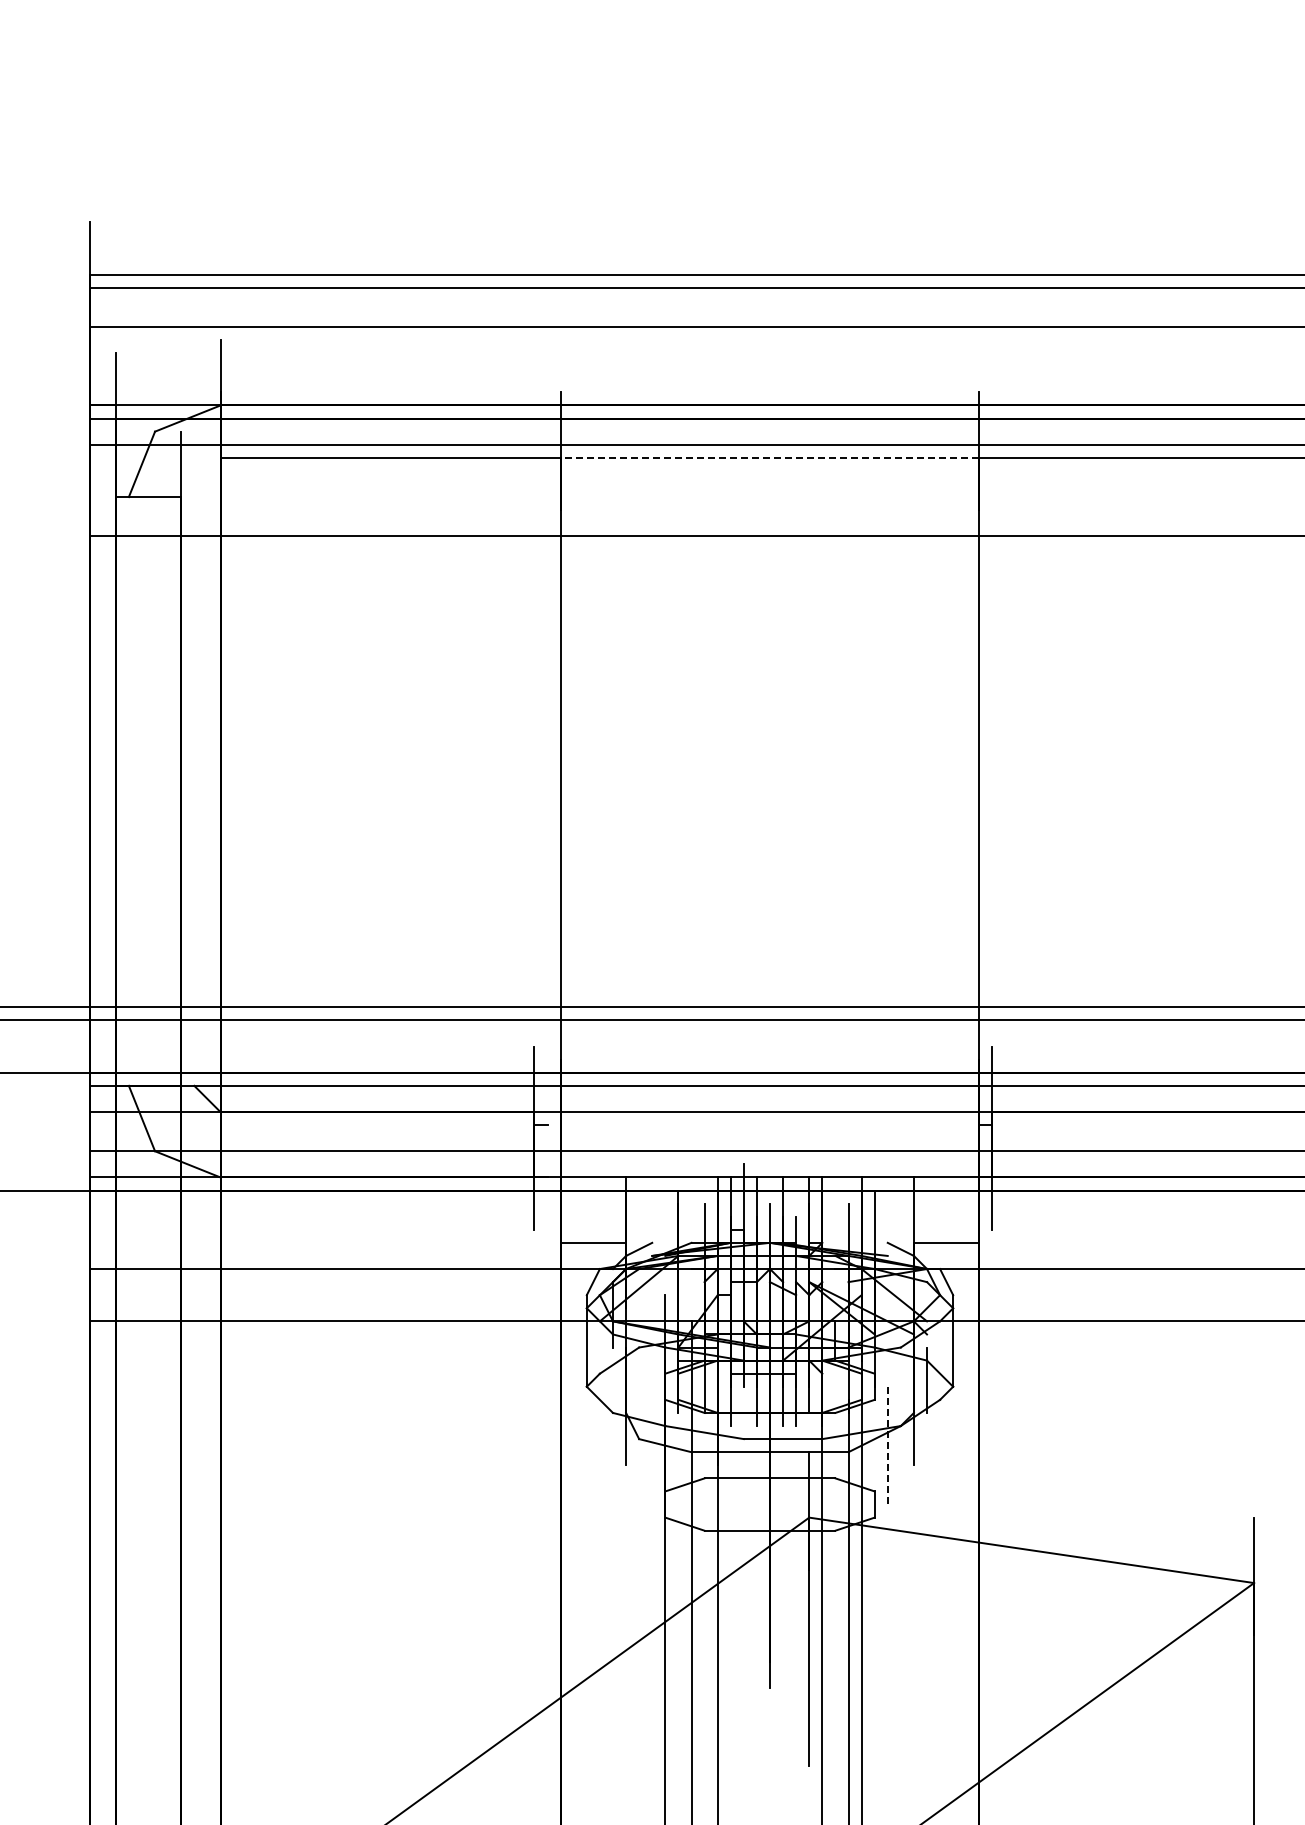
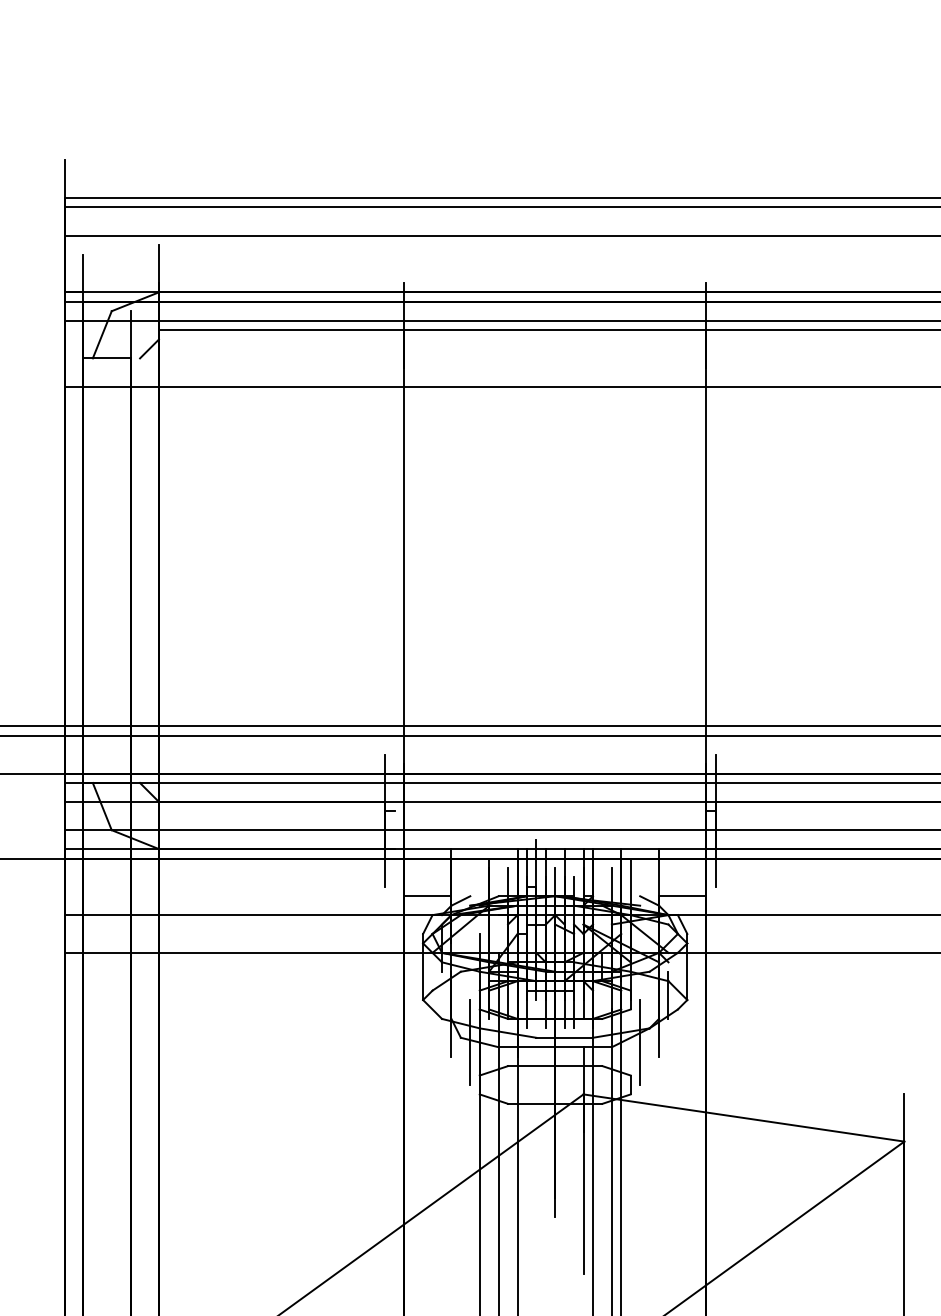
line: (769, 457) -> (554, 329), dashed -> solid
line: (207, 483) -> (149, 348), added
line: (652, 1445) -> (470, 1042), added
line: (887, 1445) -> (639, 1042), dashed -> solid

